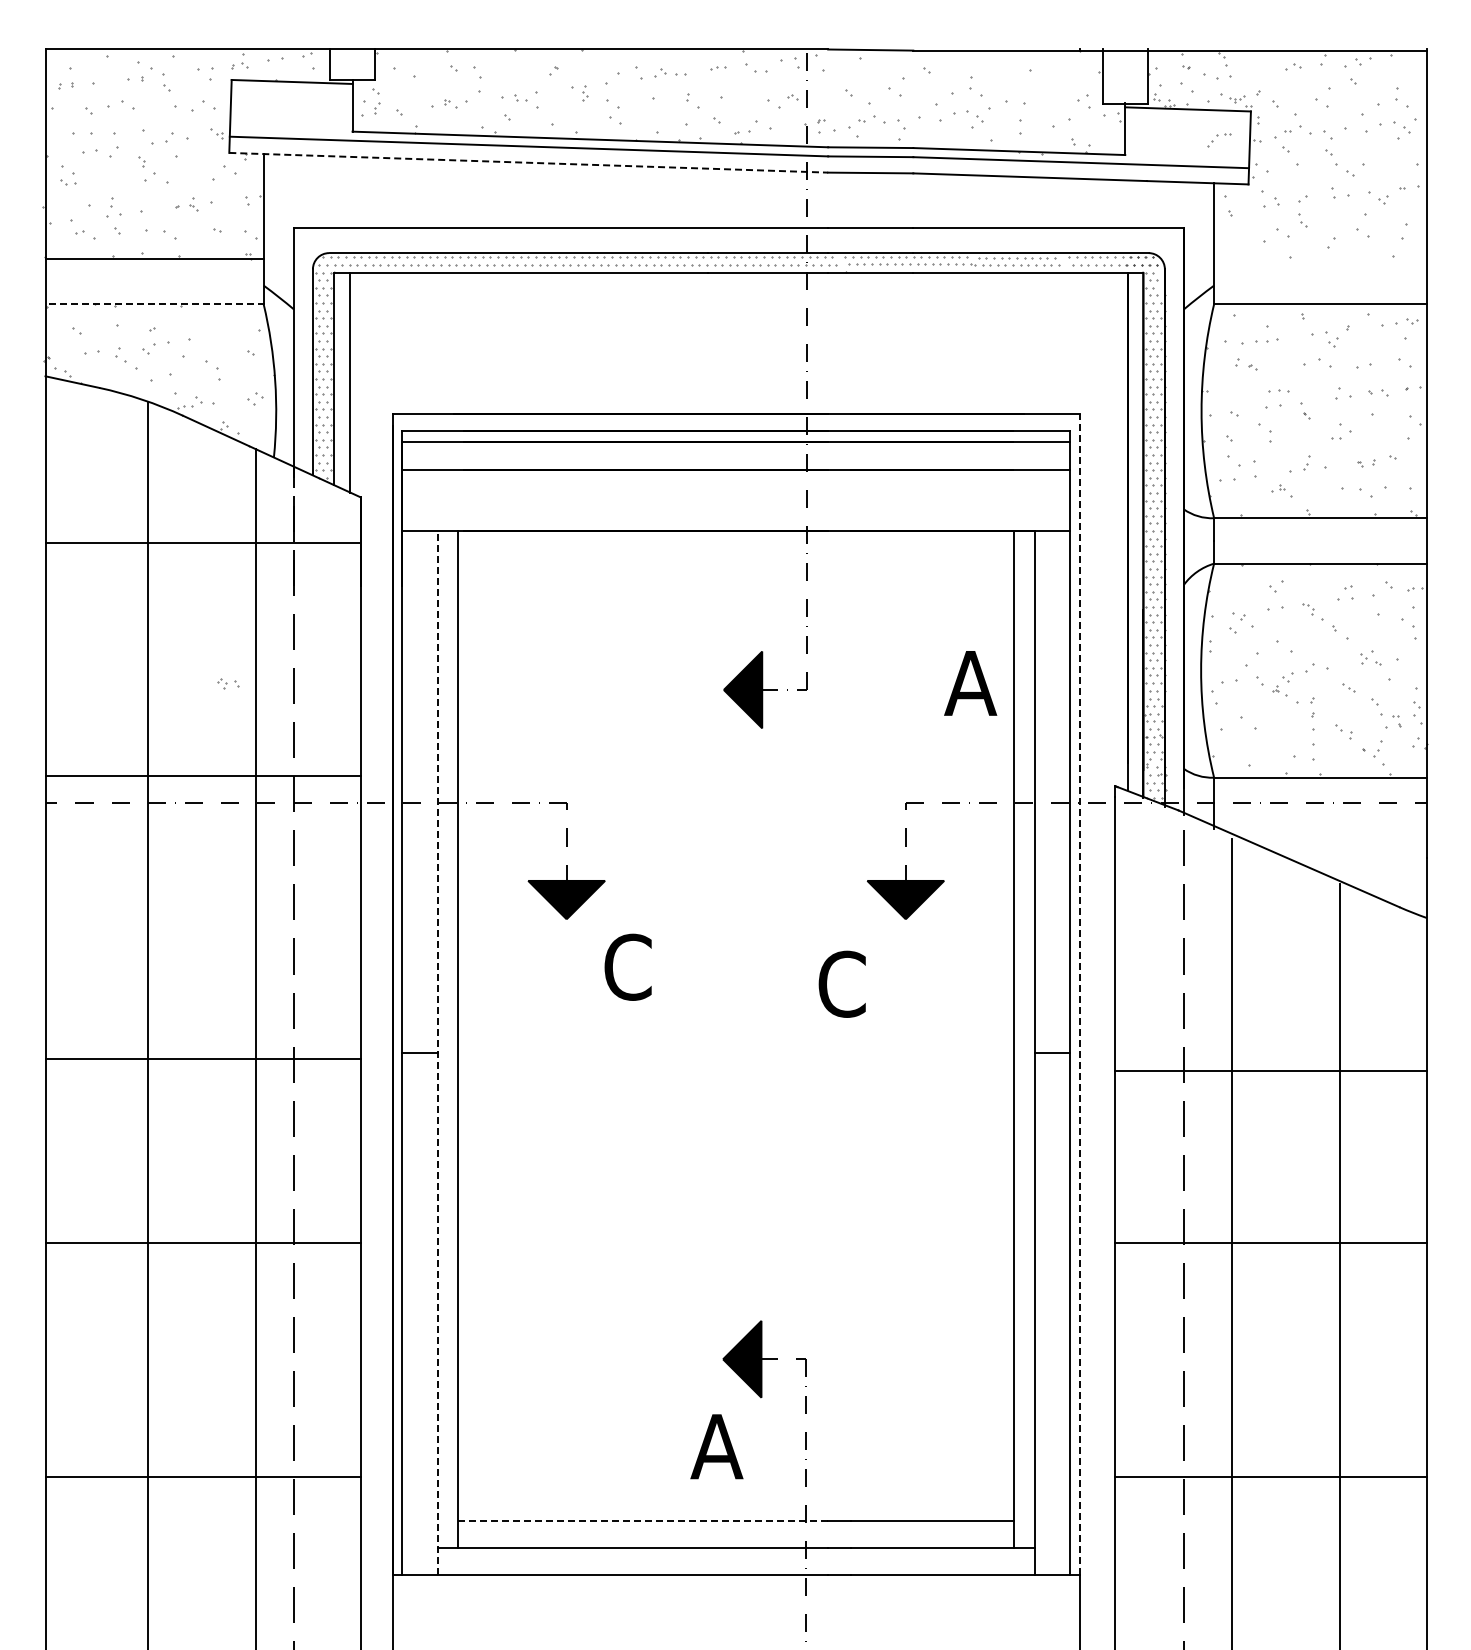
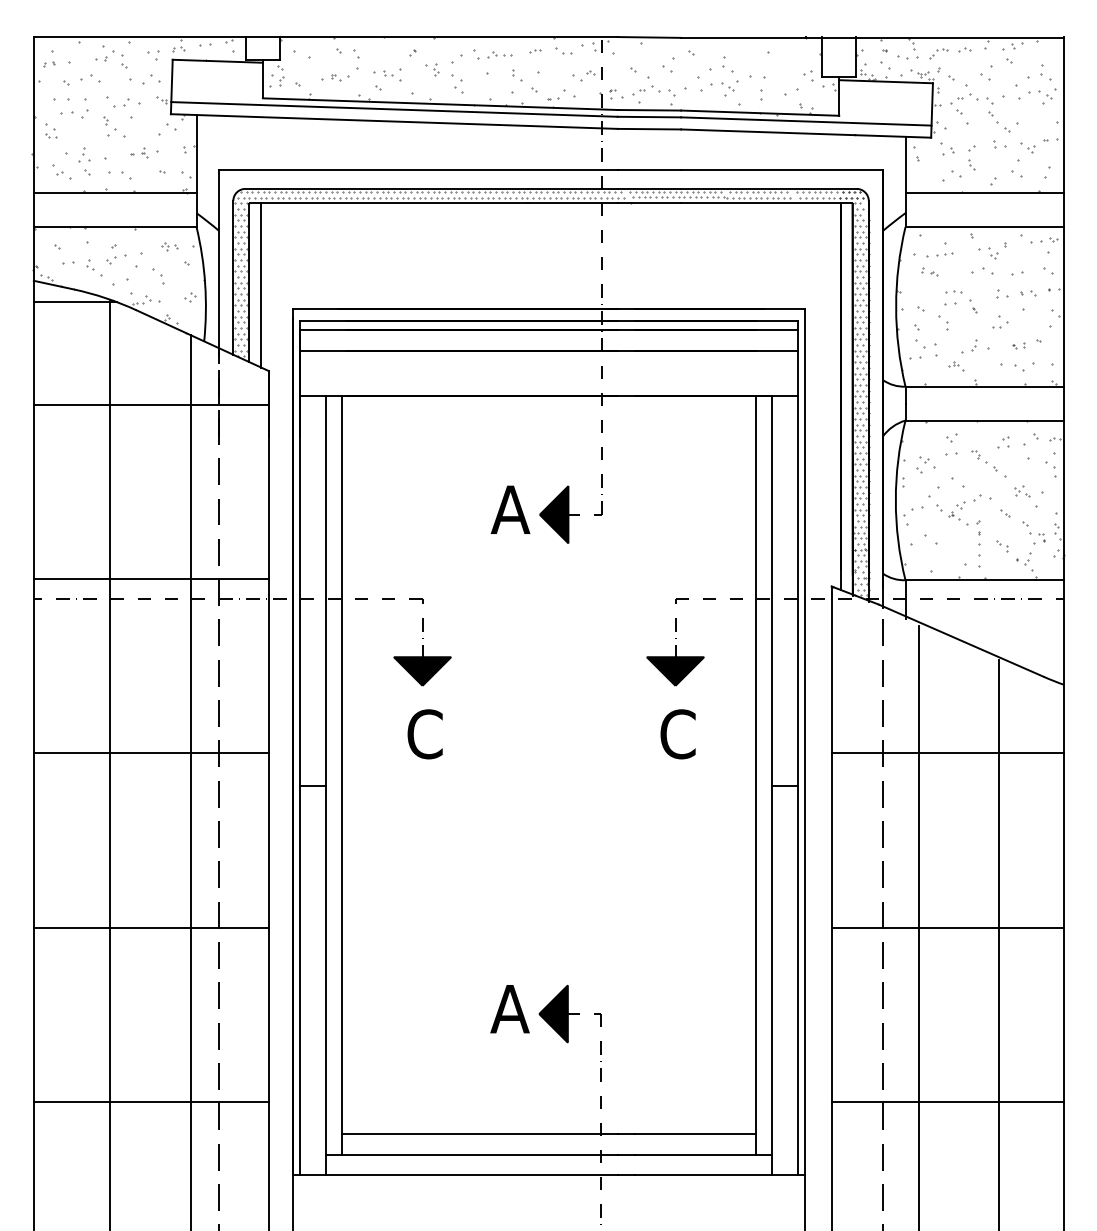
part: (1219, 140) -> (938, 54), moved
line: (528, 162) -> (394, 121), dashed -> solid
line: (1320, 258) -> (984, 192), added
line: (155, 304) -> (115, 227), dashed -> solid
line: (100, 404) -> (74, 301), added
part: (228, 683) -> (170, 246), moved
text: (970, 683) -> (510, 509), moved
text: (627, 966) -> (424, 733), moved
text: (841, 983) -> (677, 733), moved
line: (1079, 994) -> (805, 741), dashed -> solid
line: (437, 1052) -> (326, 785), dashed -> solid
line: (202, 1058) -> (150, 753), moved
line: (1270, 1070) -> (947, 753), moved
text: (716, 1446) -> (509, 1008), moved
line: (643, 1520) -> (479, 1134), dashed -> solid

